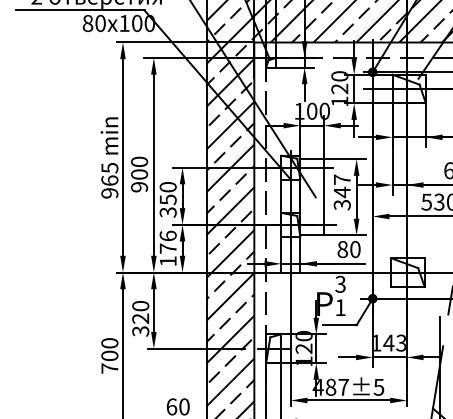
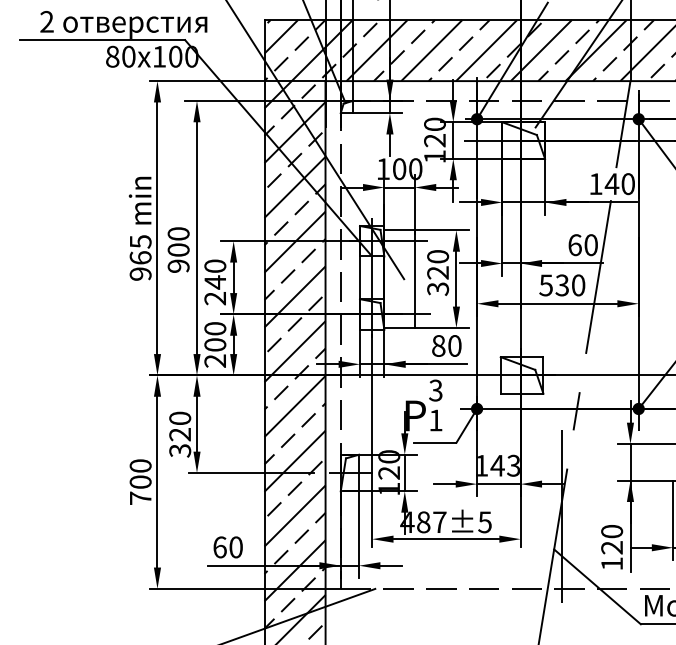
text: (342, 186) -> (438, 265), 347 -> 320
text: (168, 206) -> (215, 290), 350 -> 240
text: (168, 248) -> (215, 344), 176 -> 200

